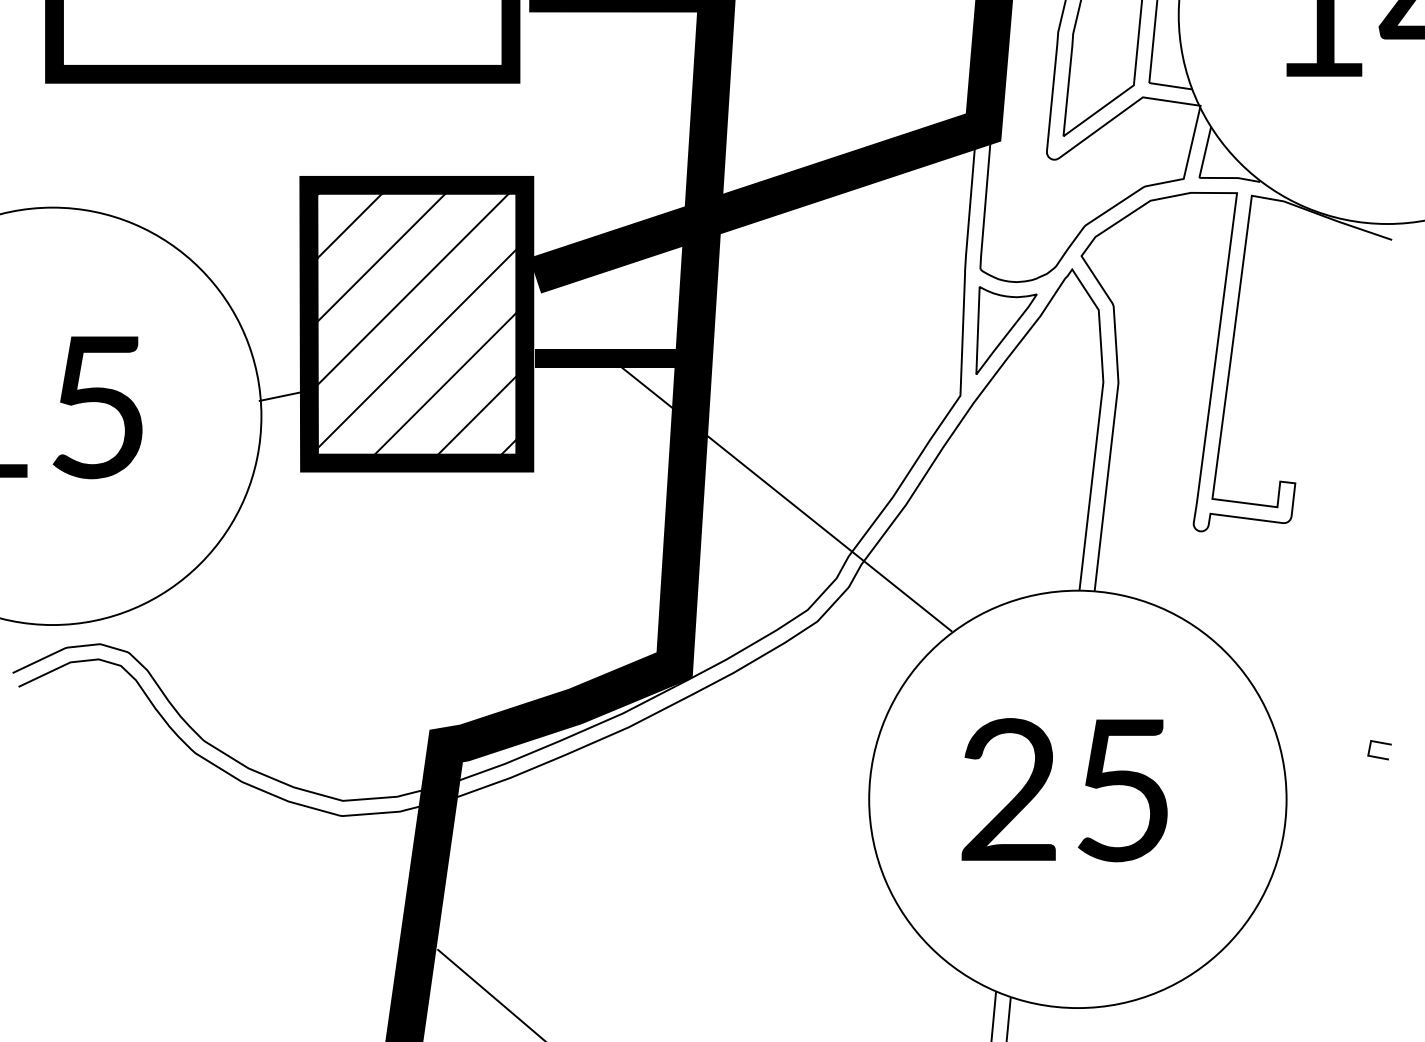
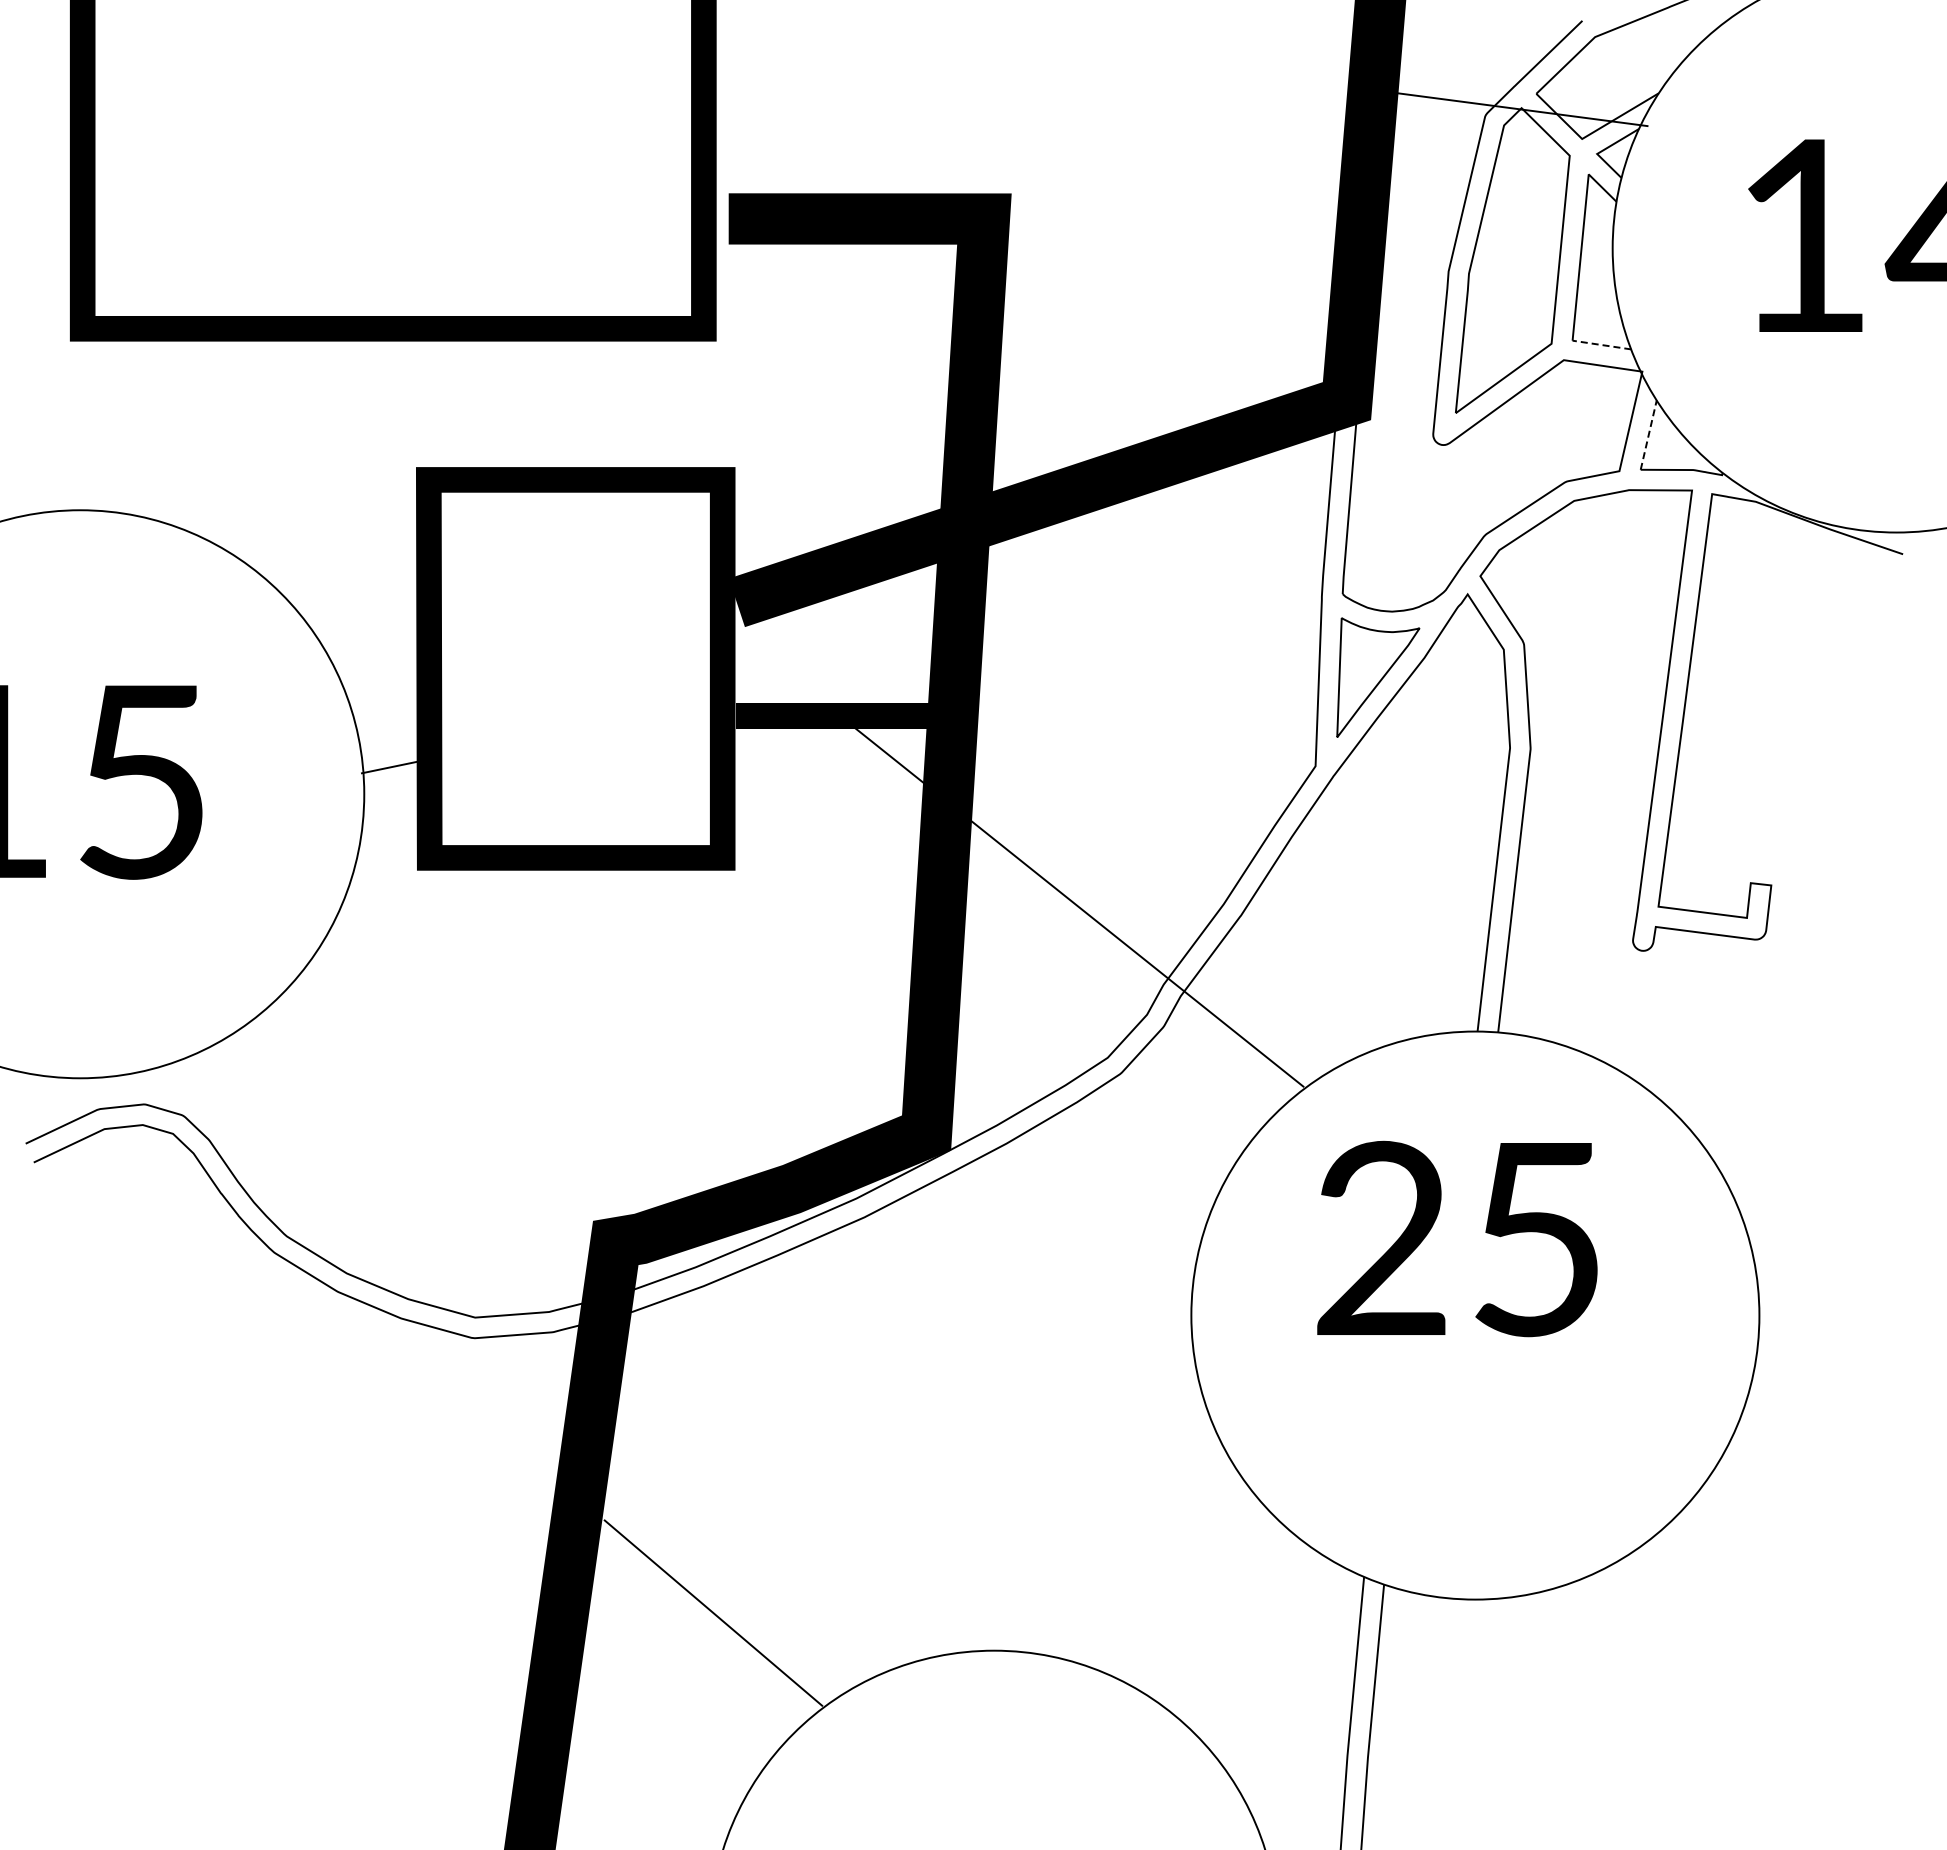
line: (1170, 86) -> (1601, 345), solid -> dashed
line: (1205, 152) -> (1648, 435), solid -> dashed
hatch: (416, 323) -> (575, 668), removed
line: (1379, 743) -> (1886, 1239), removed
text: (1064, 789) -> (1457, 1238), moved

